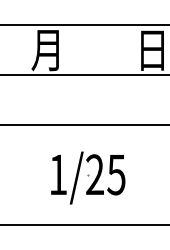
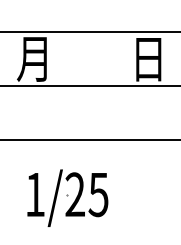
part: (88, 177) -> (68, 197), moved

